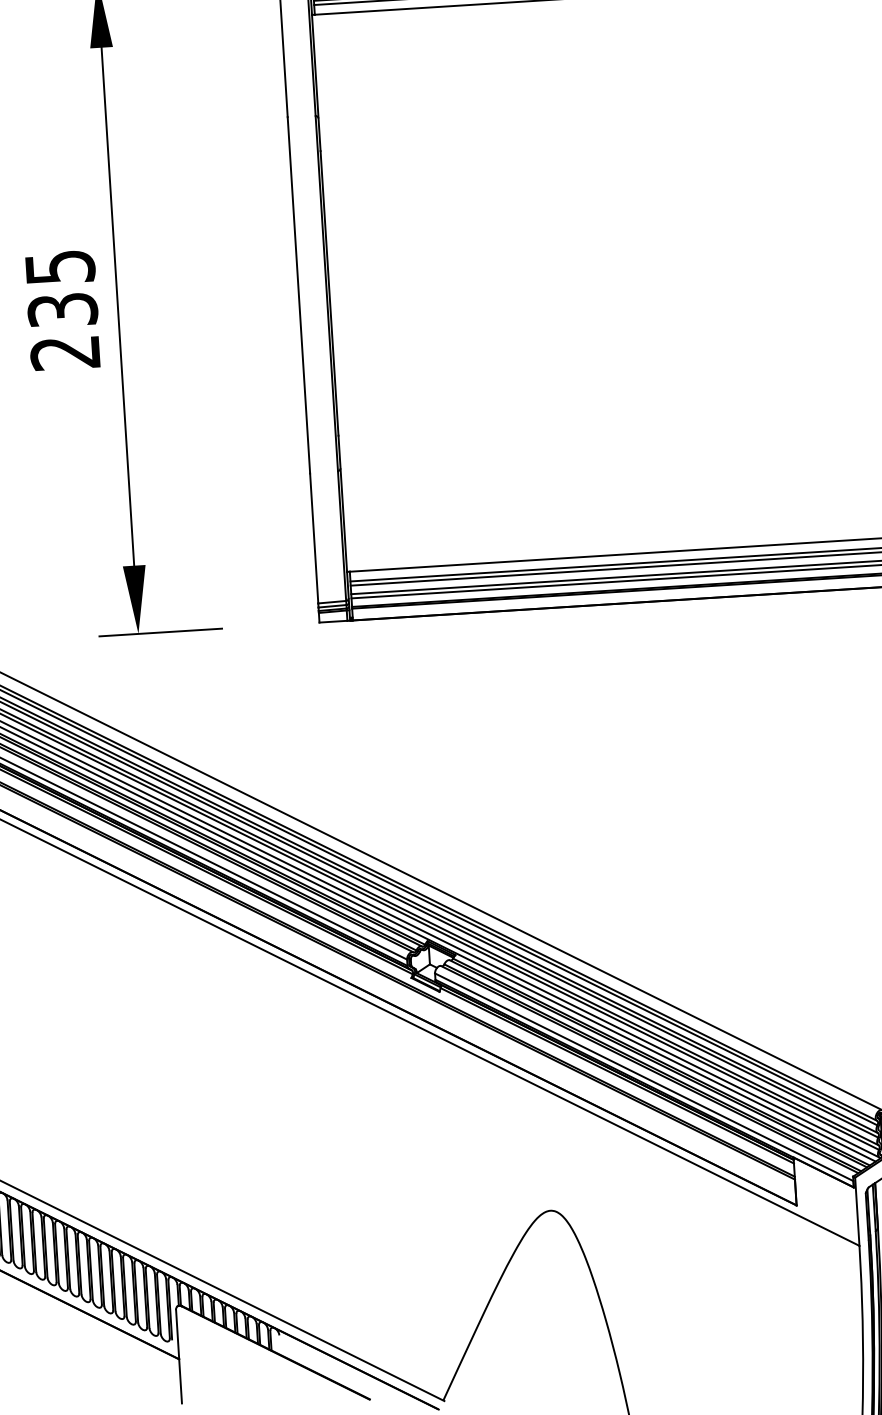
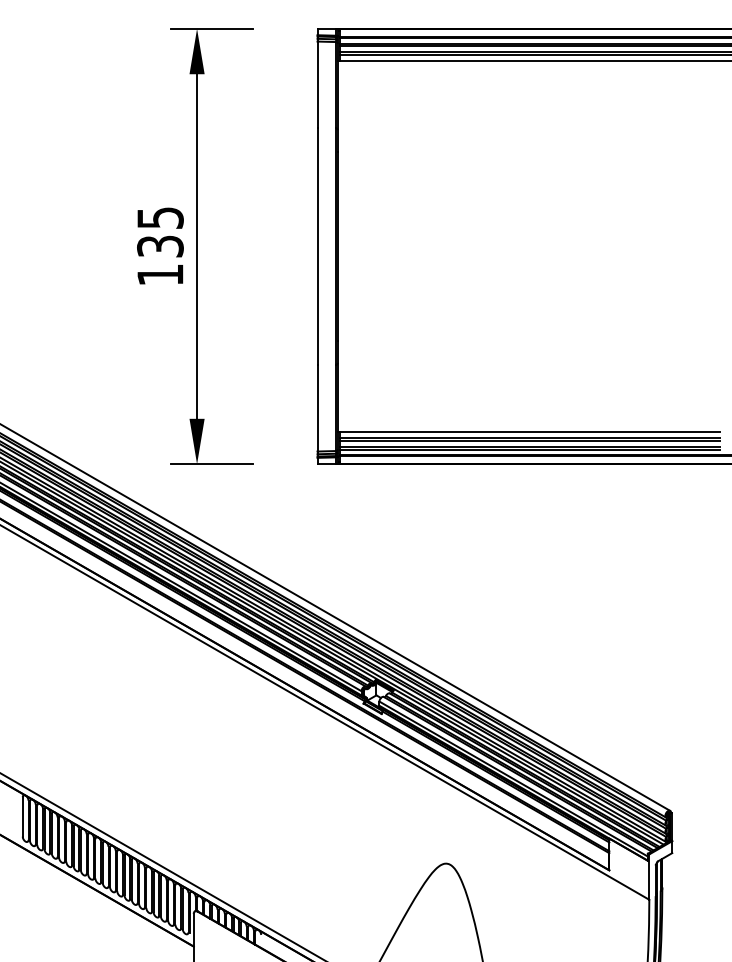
text: (65, 352) -> (160, 274), 235 -> 135

